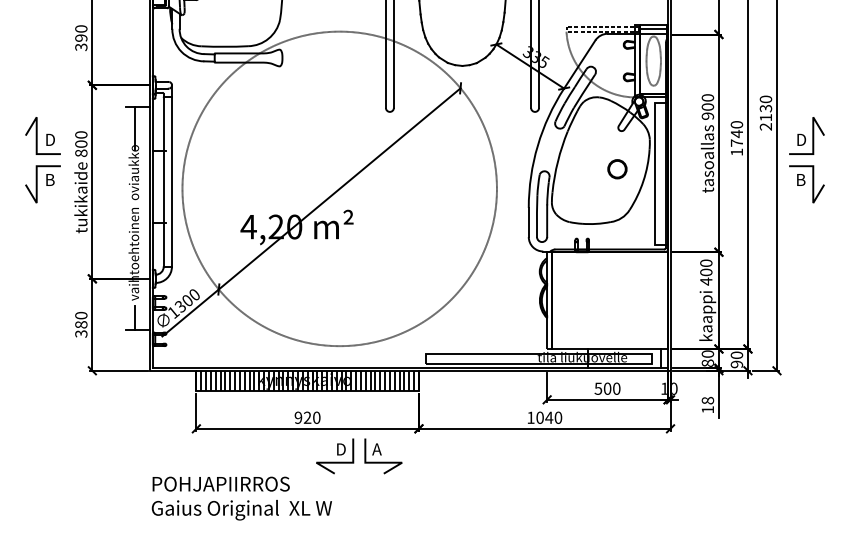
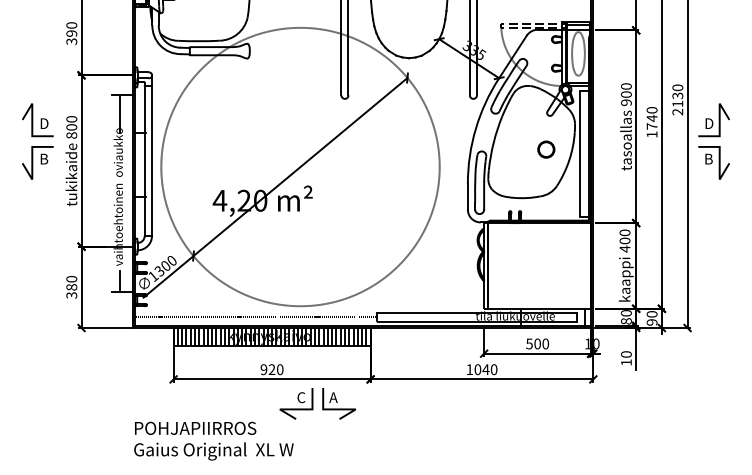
line: (290, 358) -> (256, 317), added
text: (707, 400) -> (626, 354), 18 -> 10
text: (340, 449) -> (301, 397), D -> C

